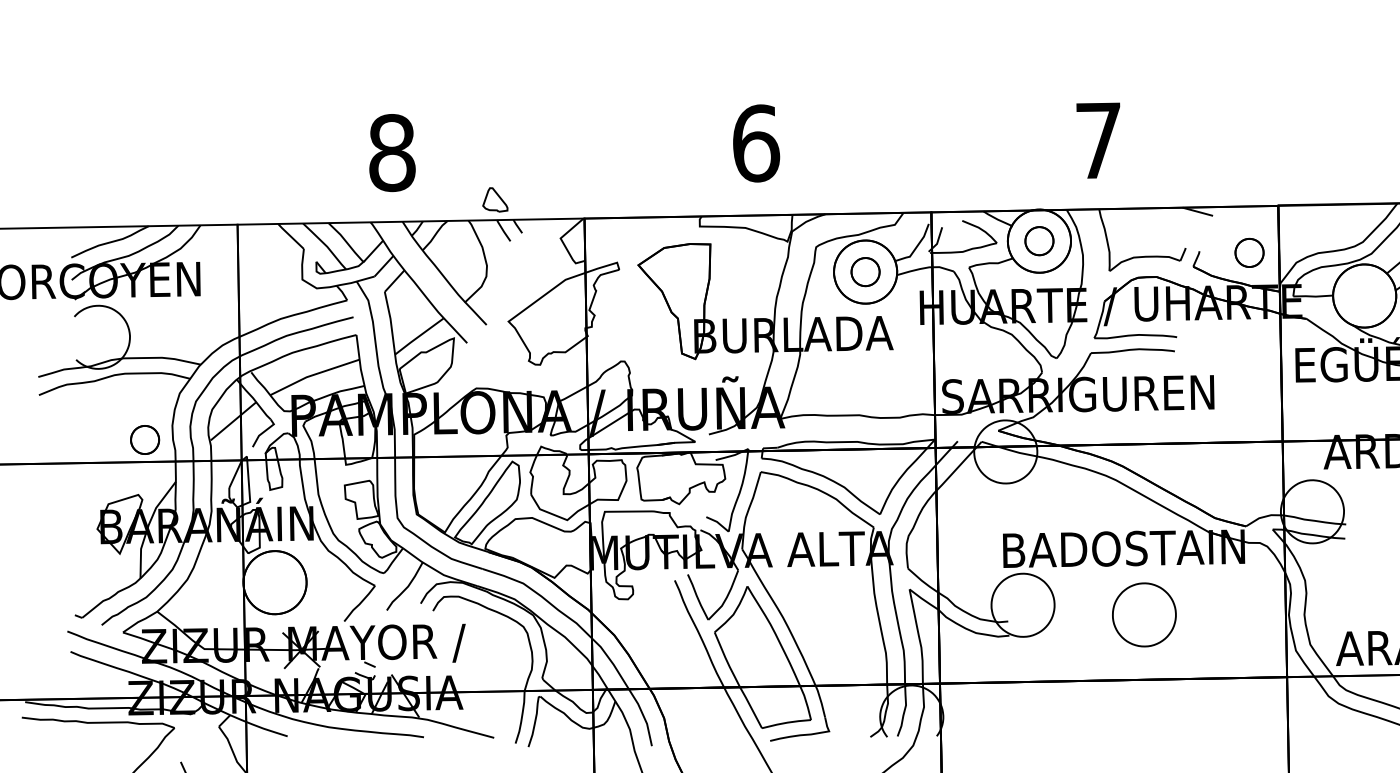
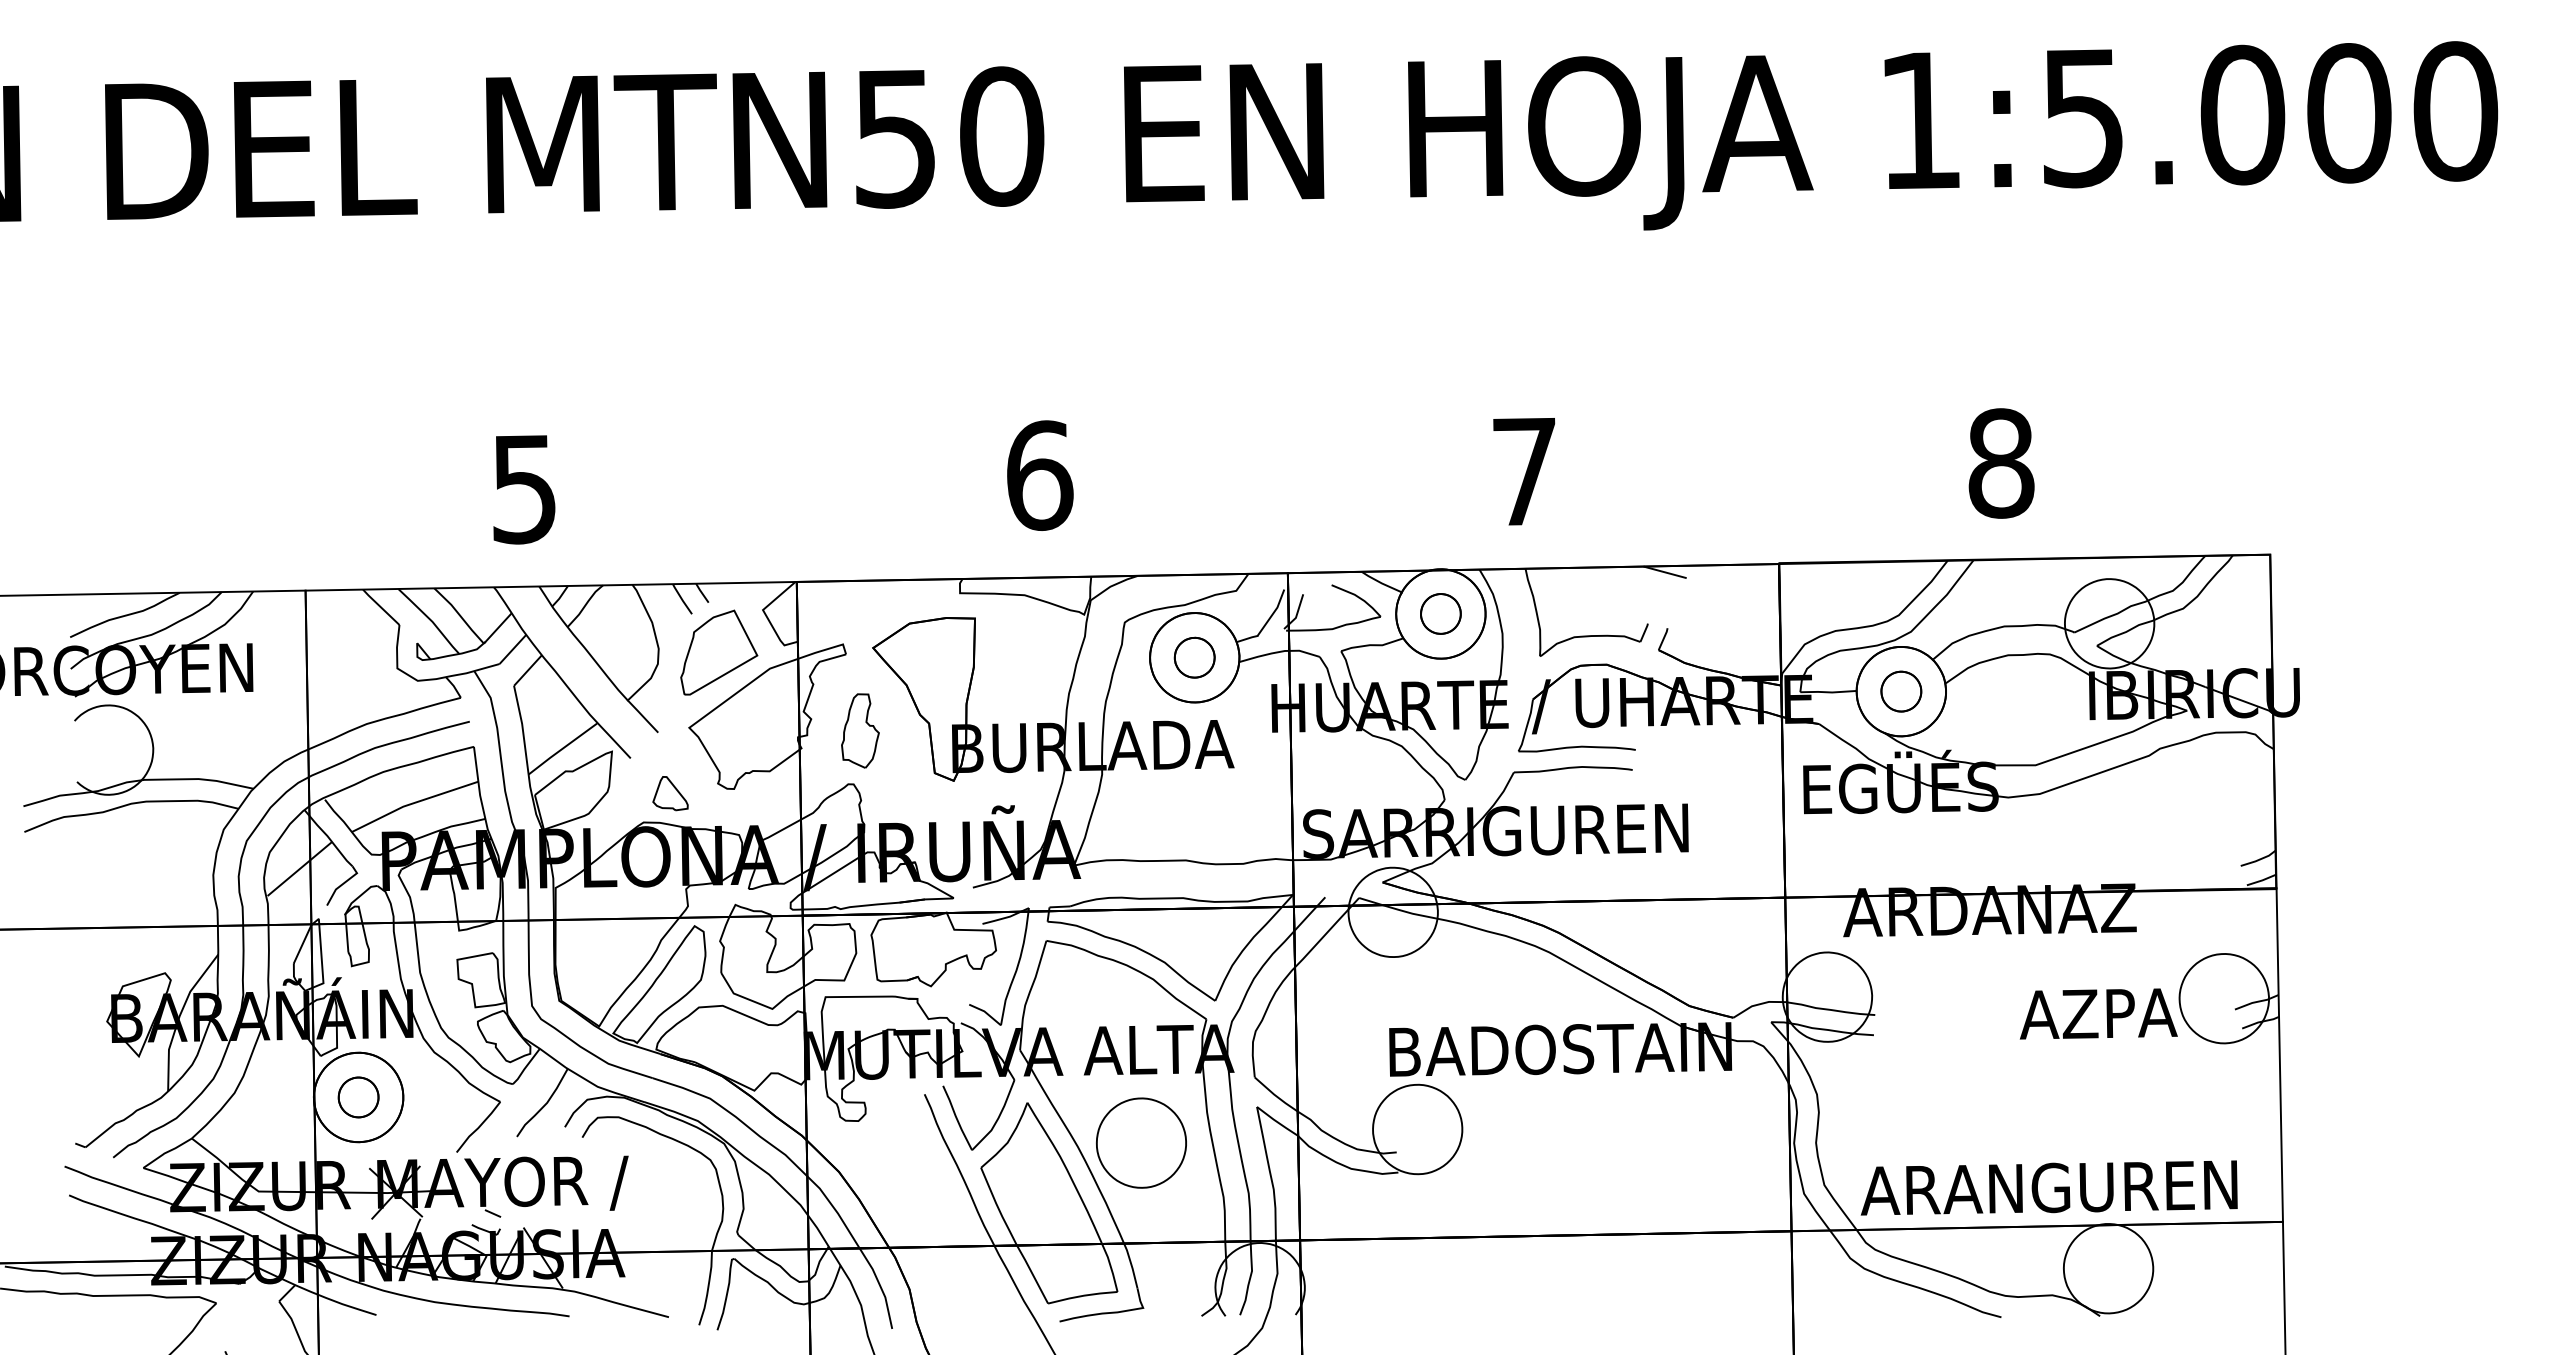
text: (392, 152) -> (524, 488), 8 -> 5
part: (495, 199) -> (670, 793), moved
part: (1249, 252) -> (1901, 691), moved
part: (529, 268) -> (719, 652), added
part: (629, 323) -> (860, 730), added
part: (144, 440) -> (358, 1097), moved
part: (1144, 614) -> (1141, 1142), moved

